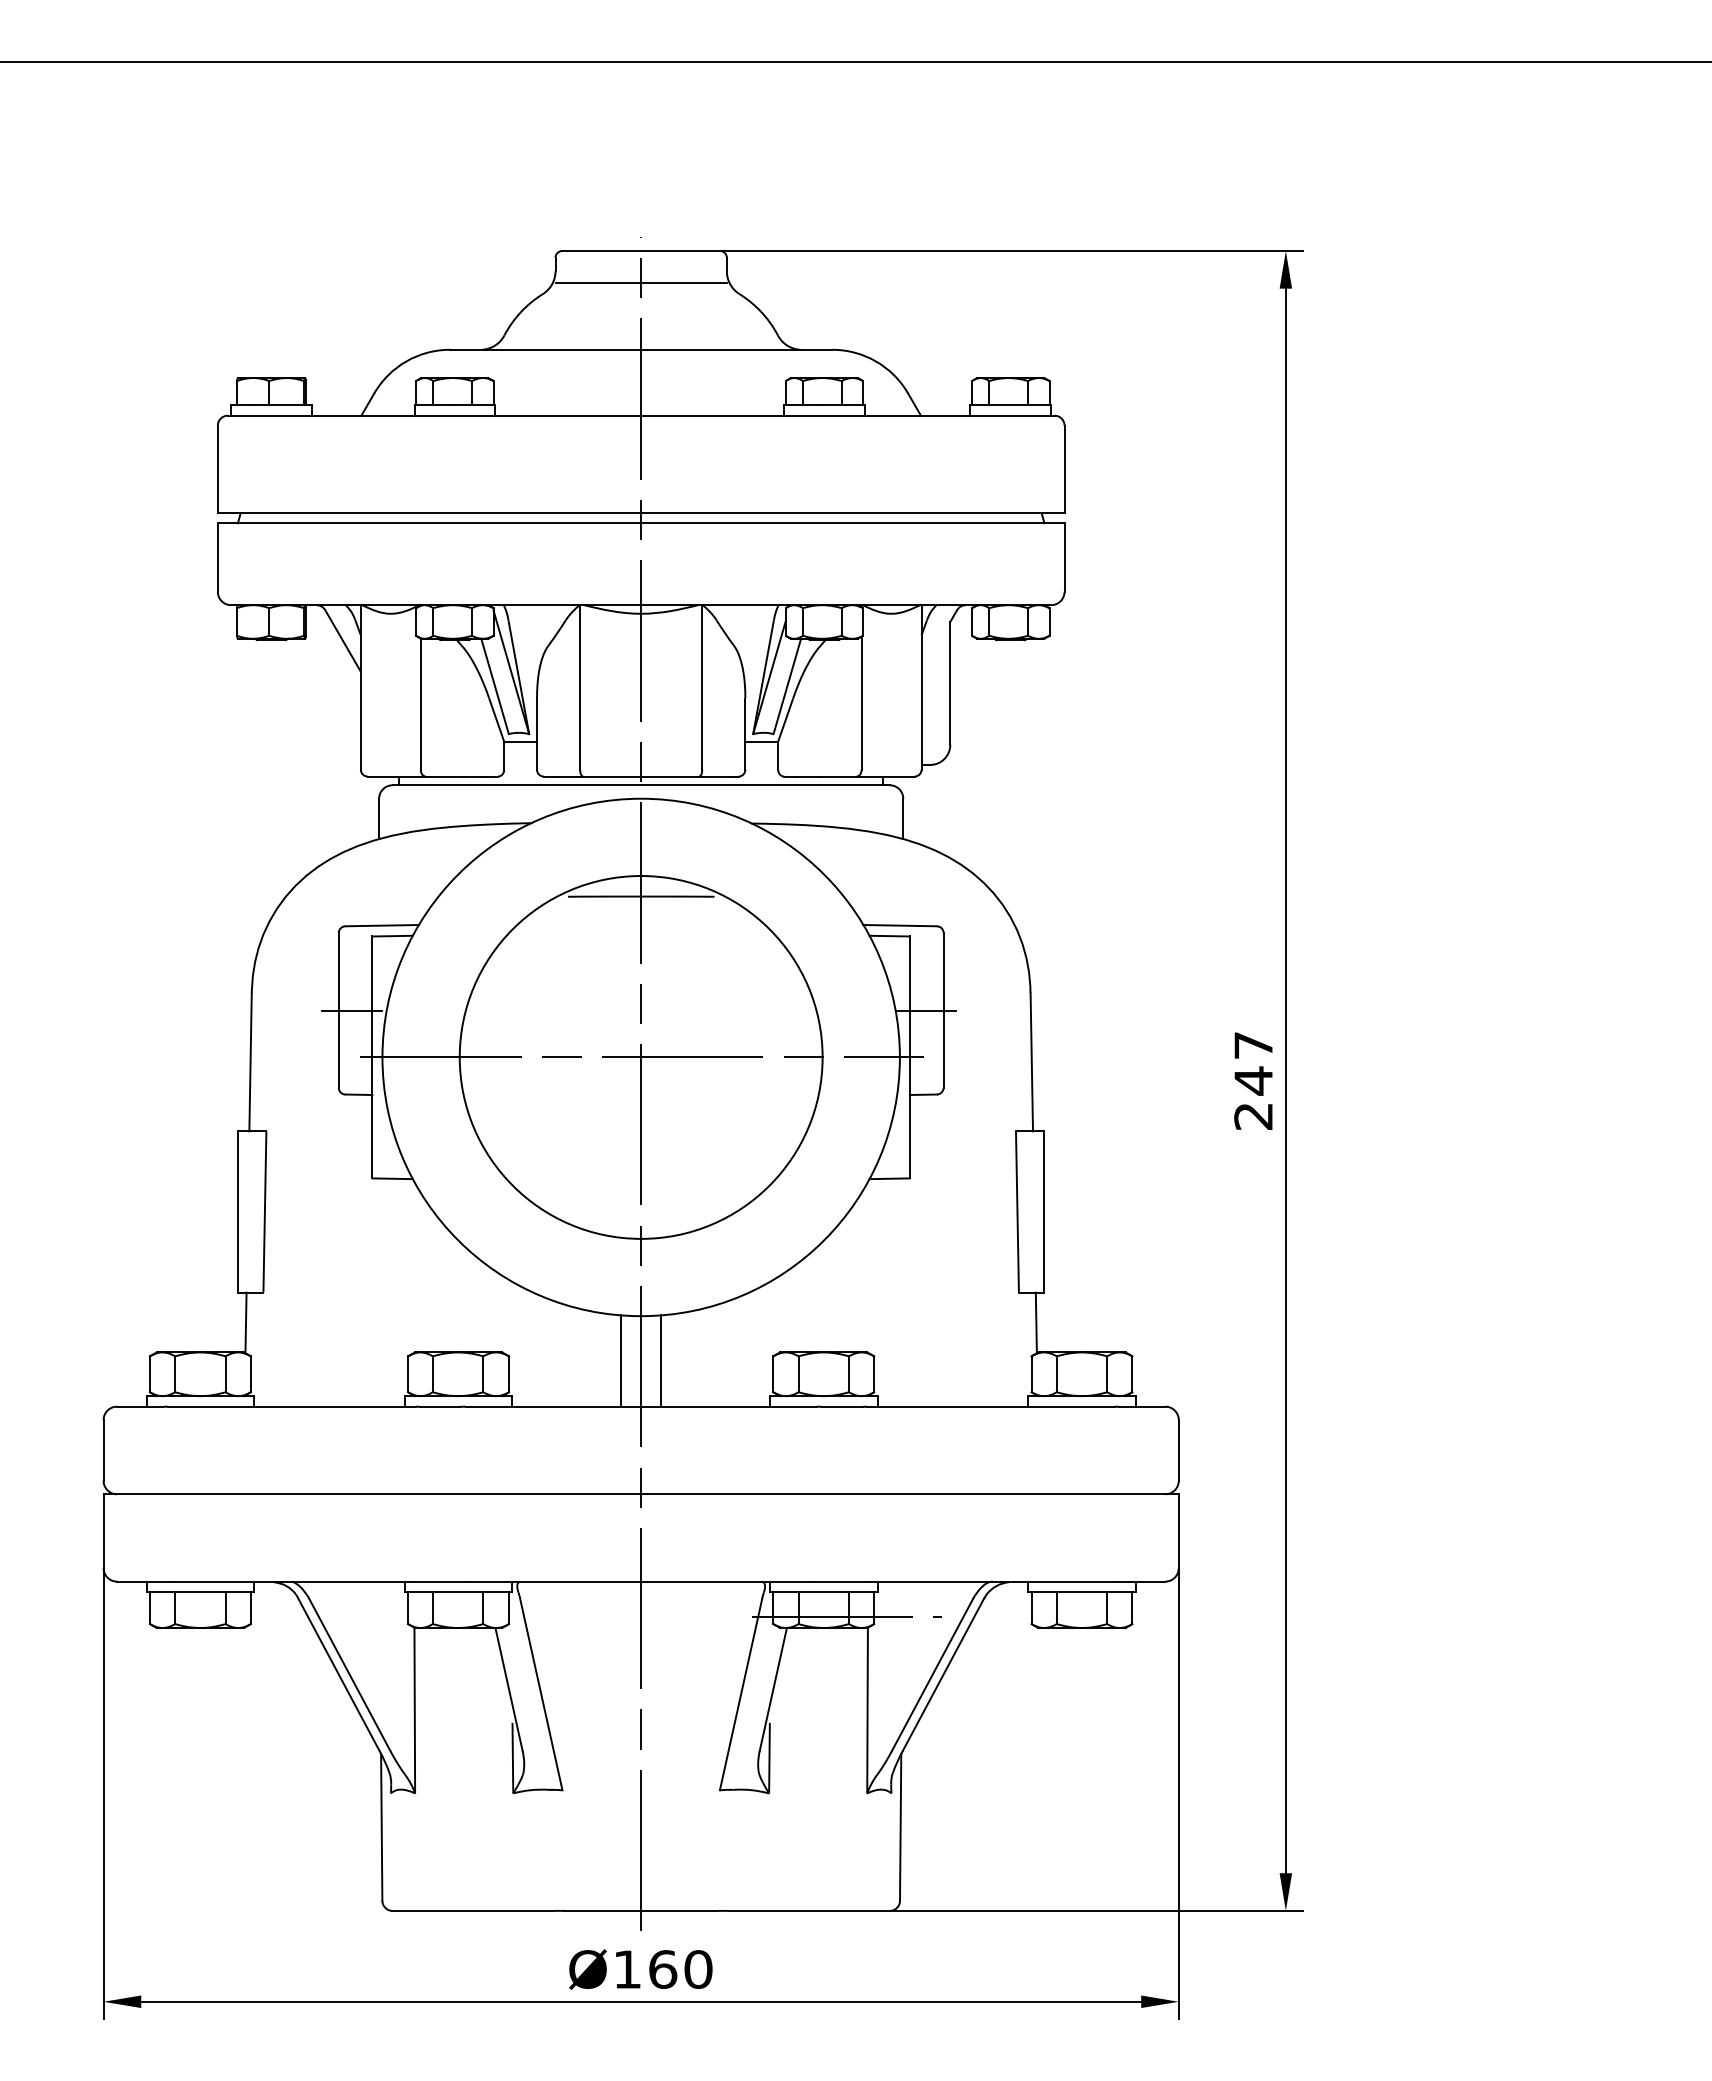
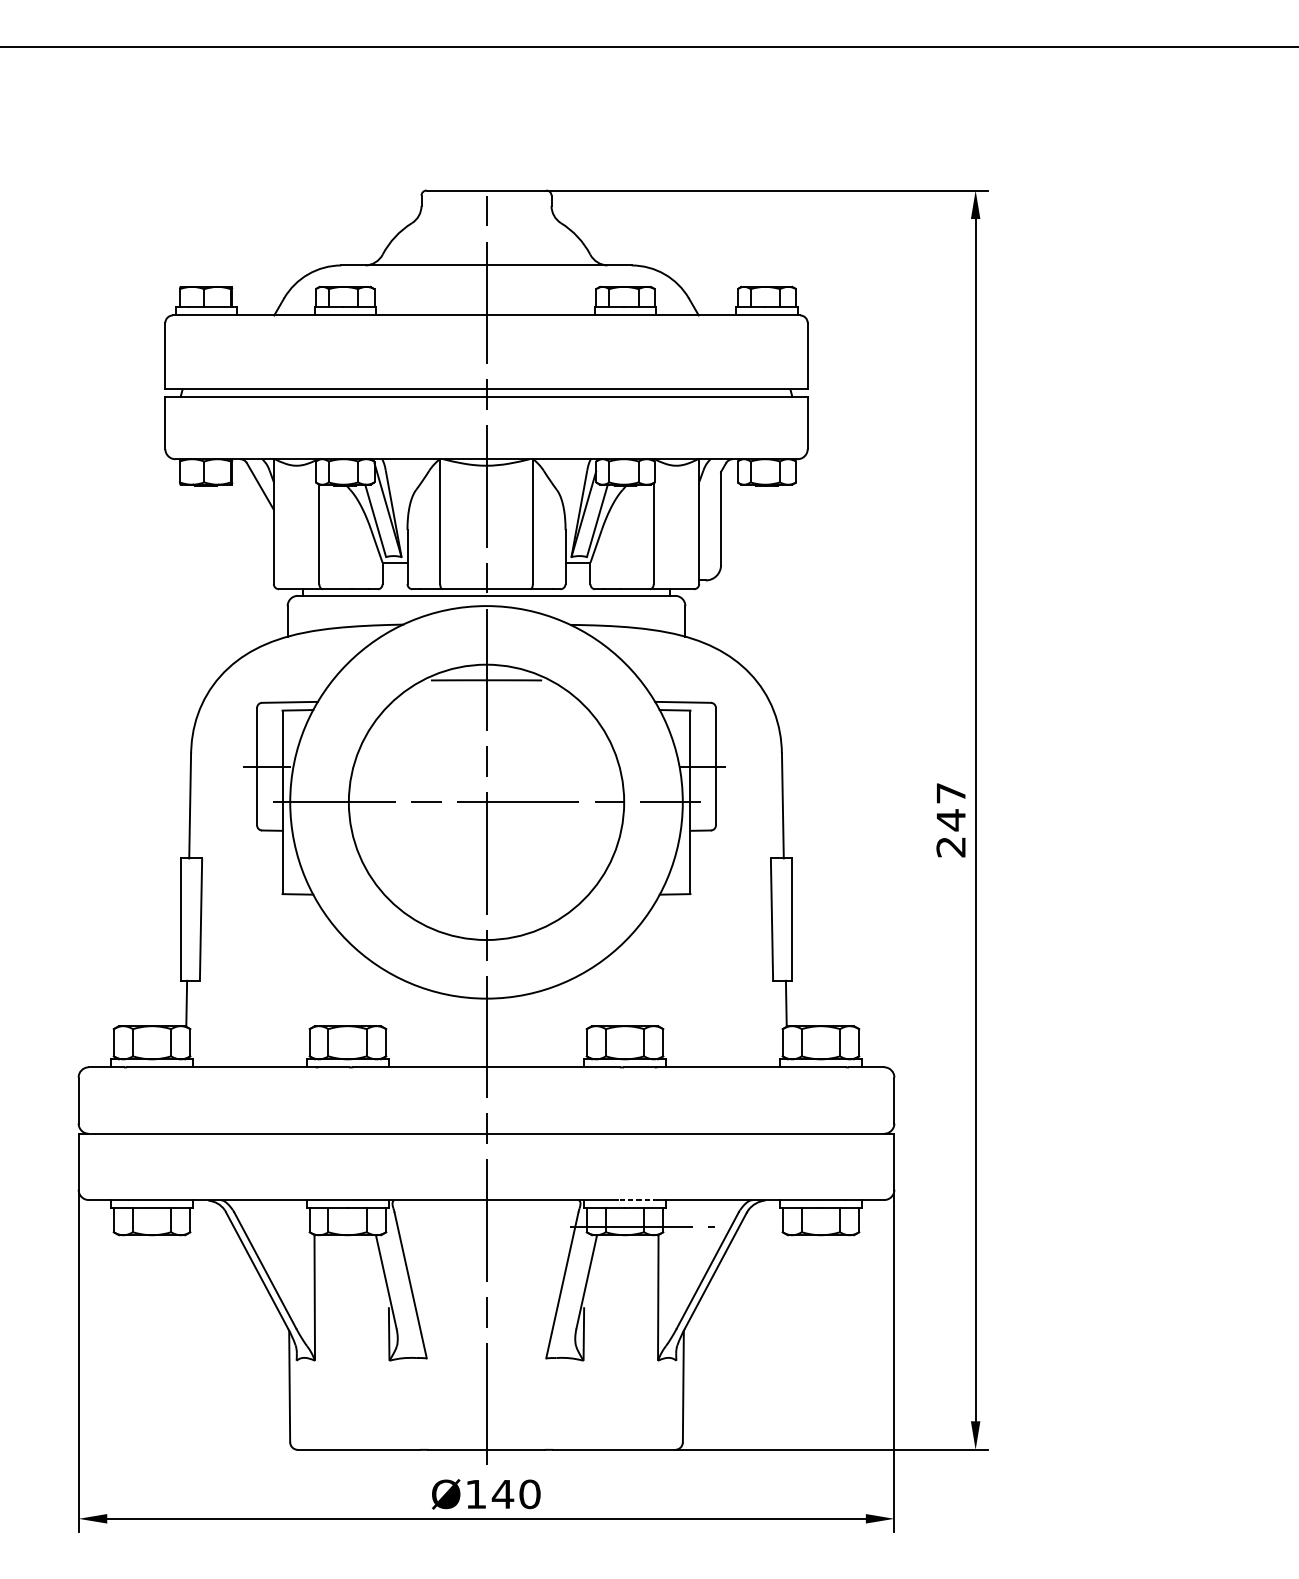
line: (640, 282) -> (486, 214), removed
line: (621, 1360) -> (471, 1032), removed
line: (661, 1360) -> (501, 1032), removed
line: (840, 1581) -> (637, 1199), solid -> dashed
text: (662, 1969) -> (502, 1494), Ø160 -> Ø140

